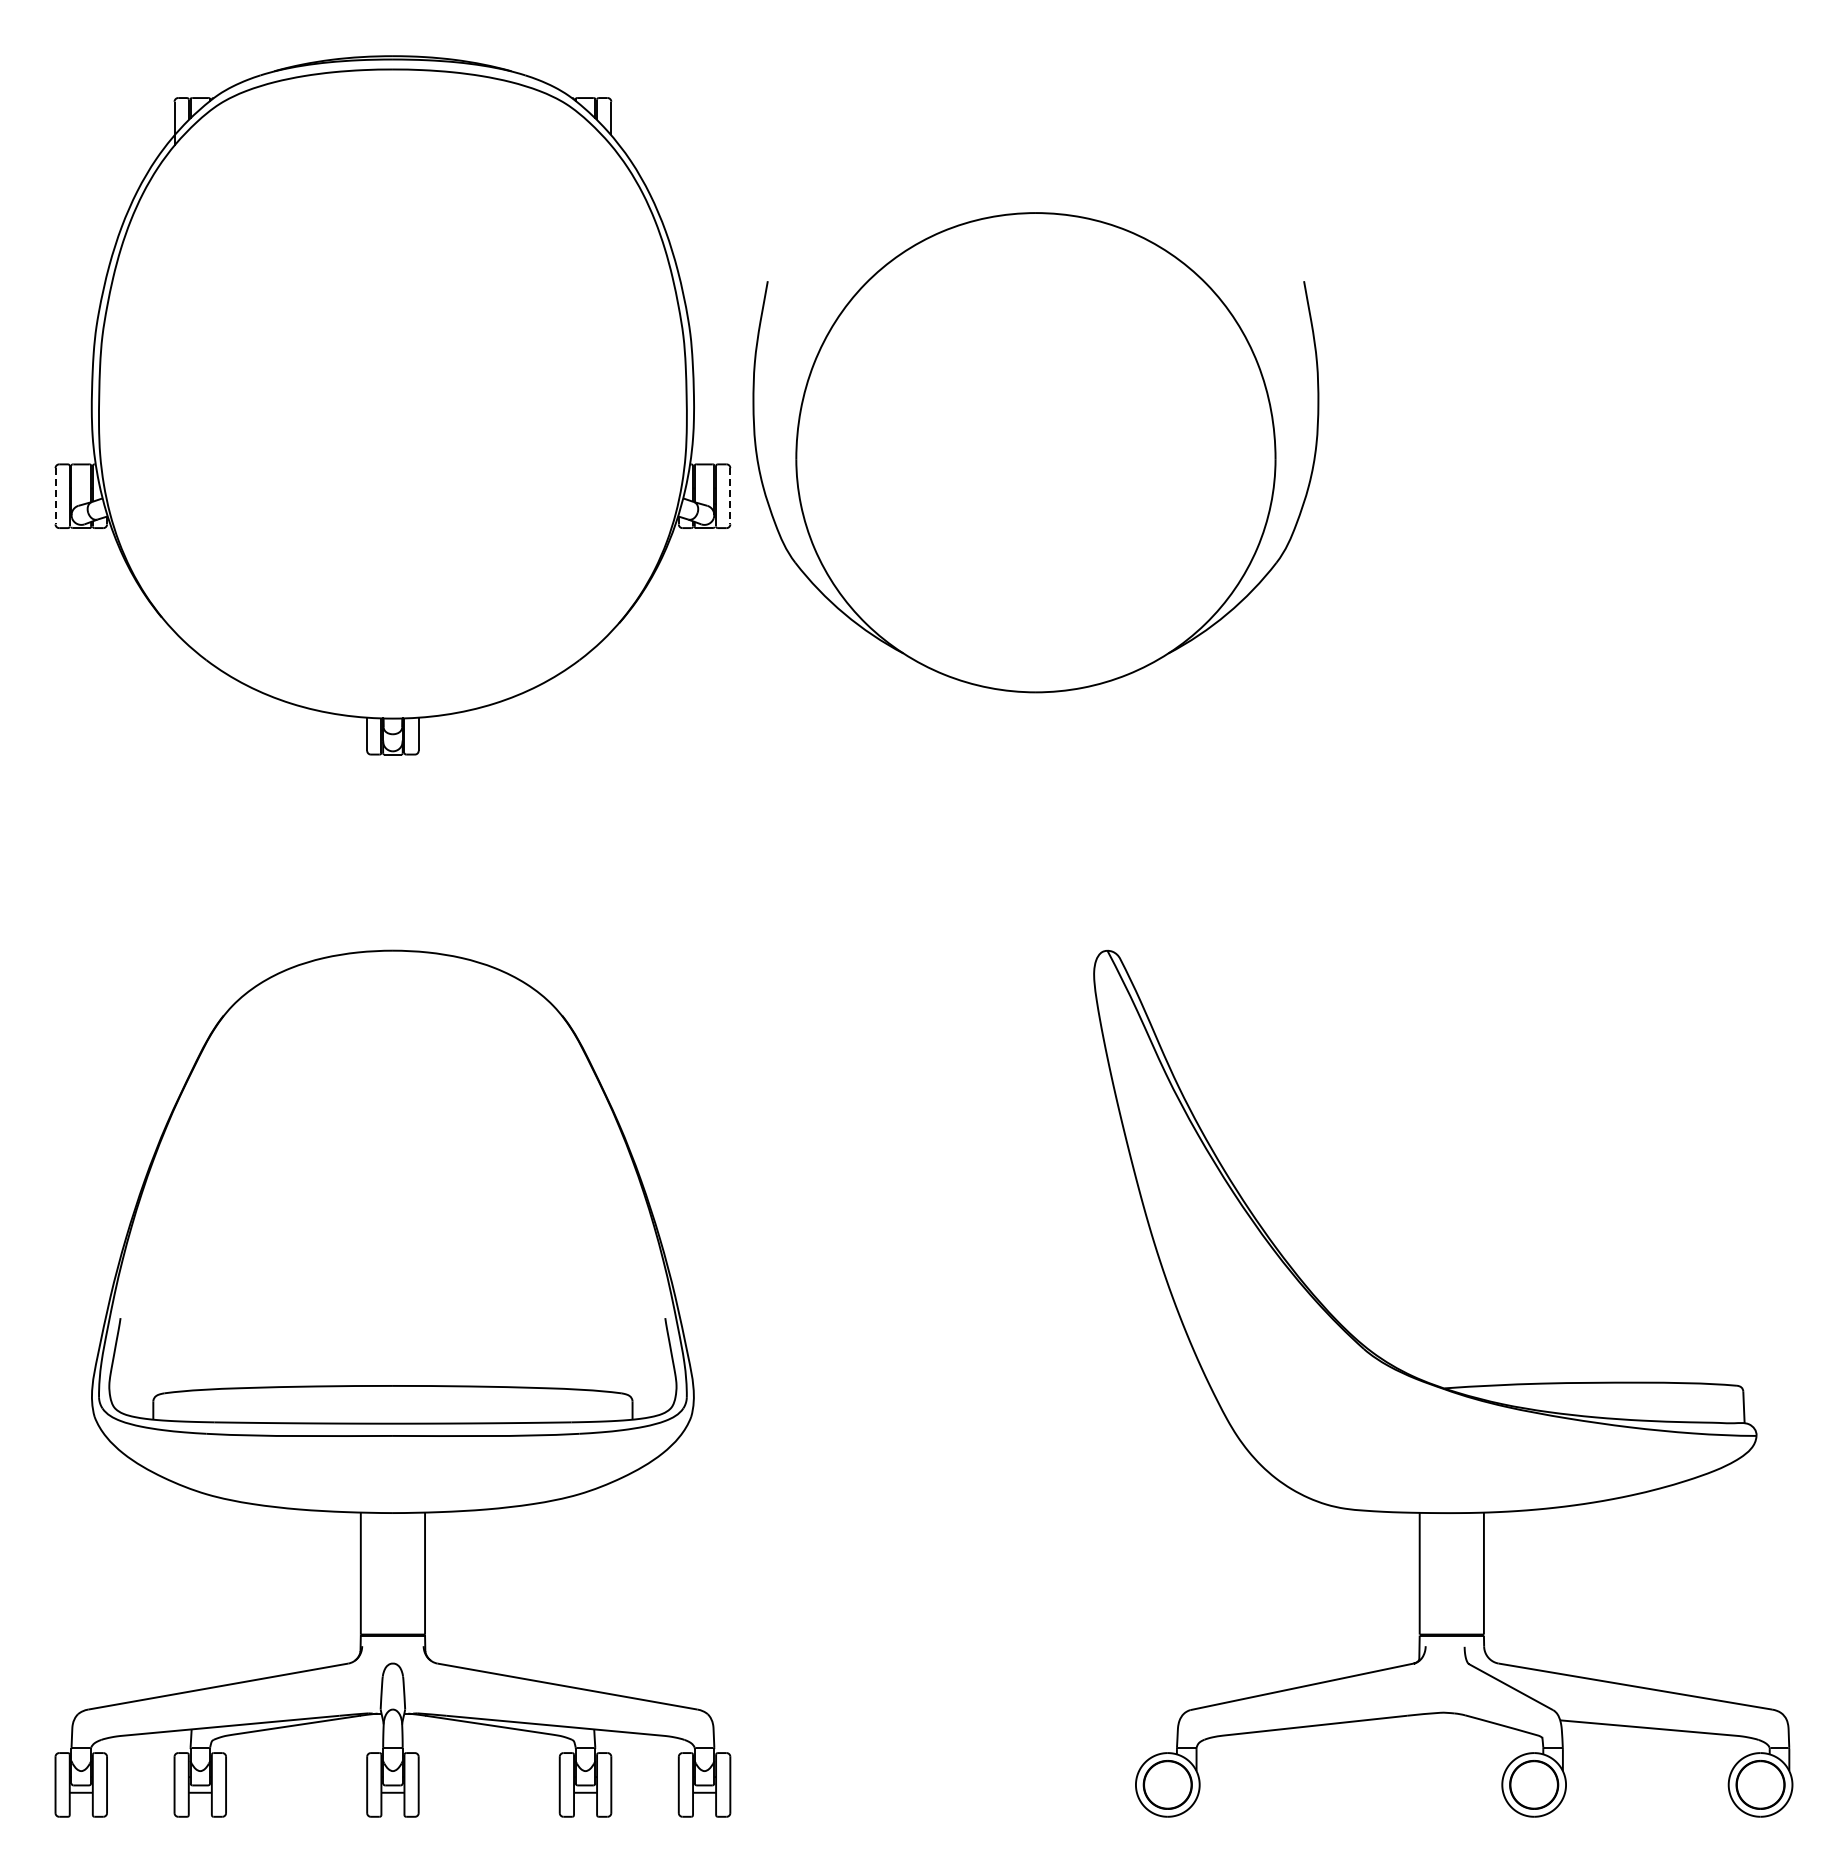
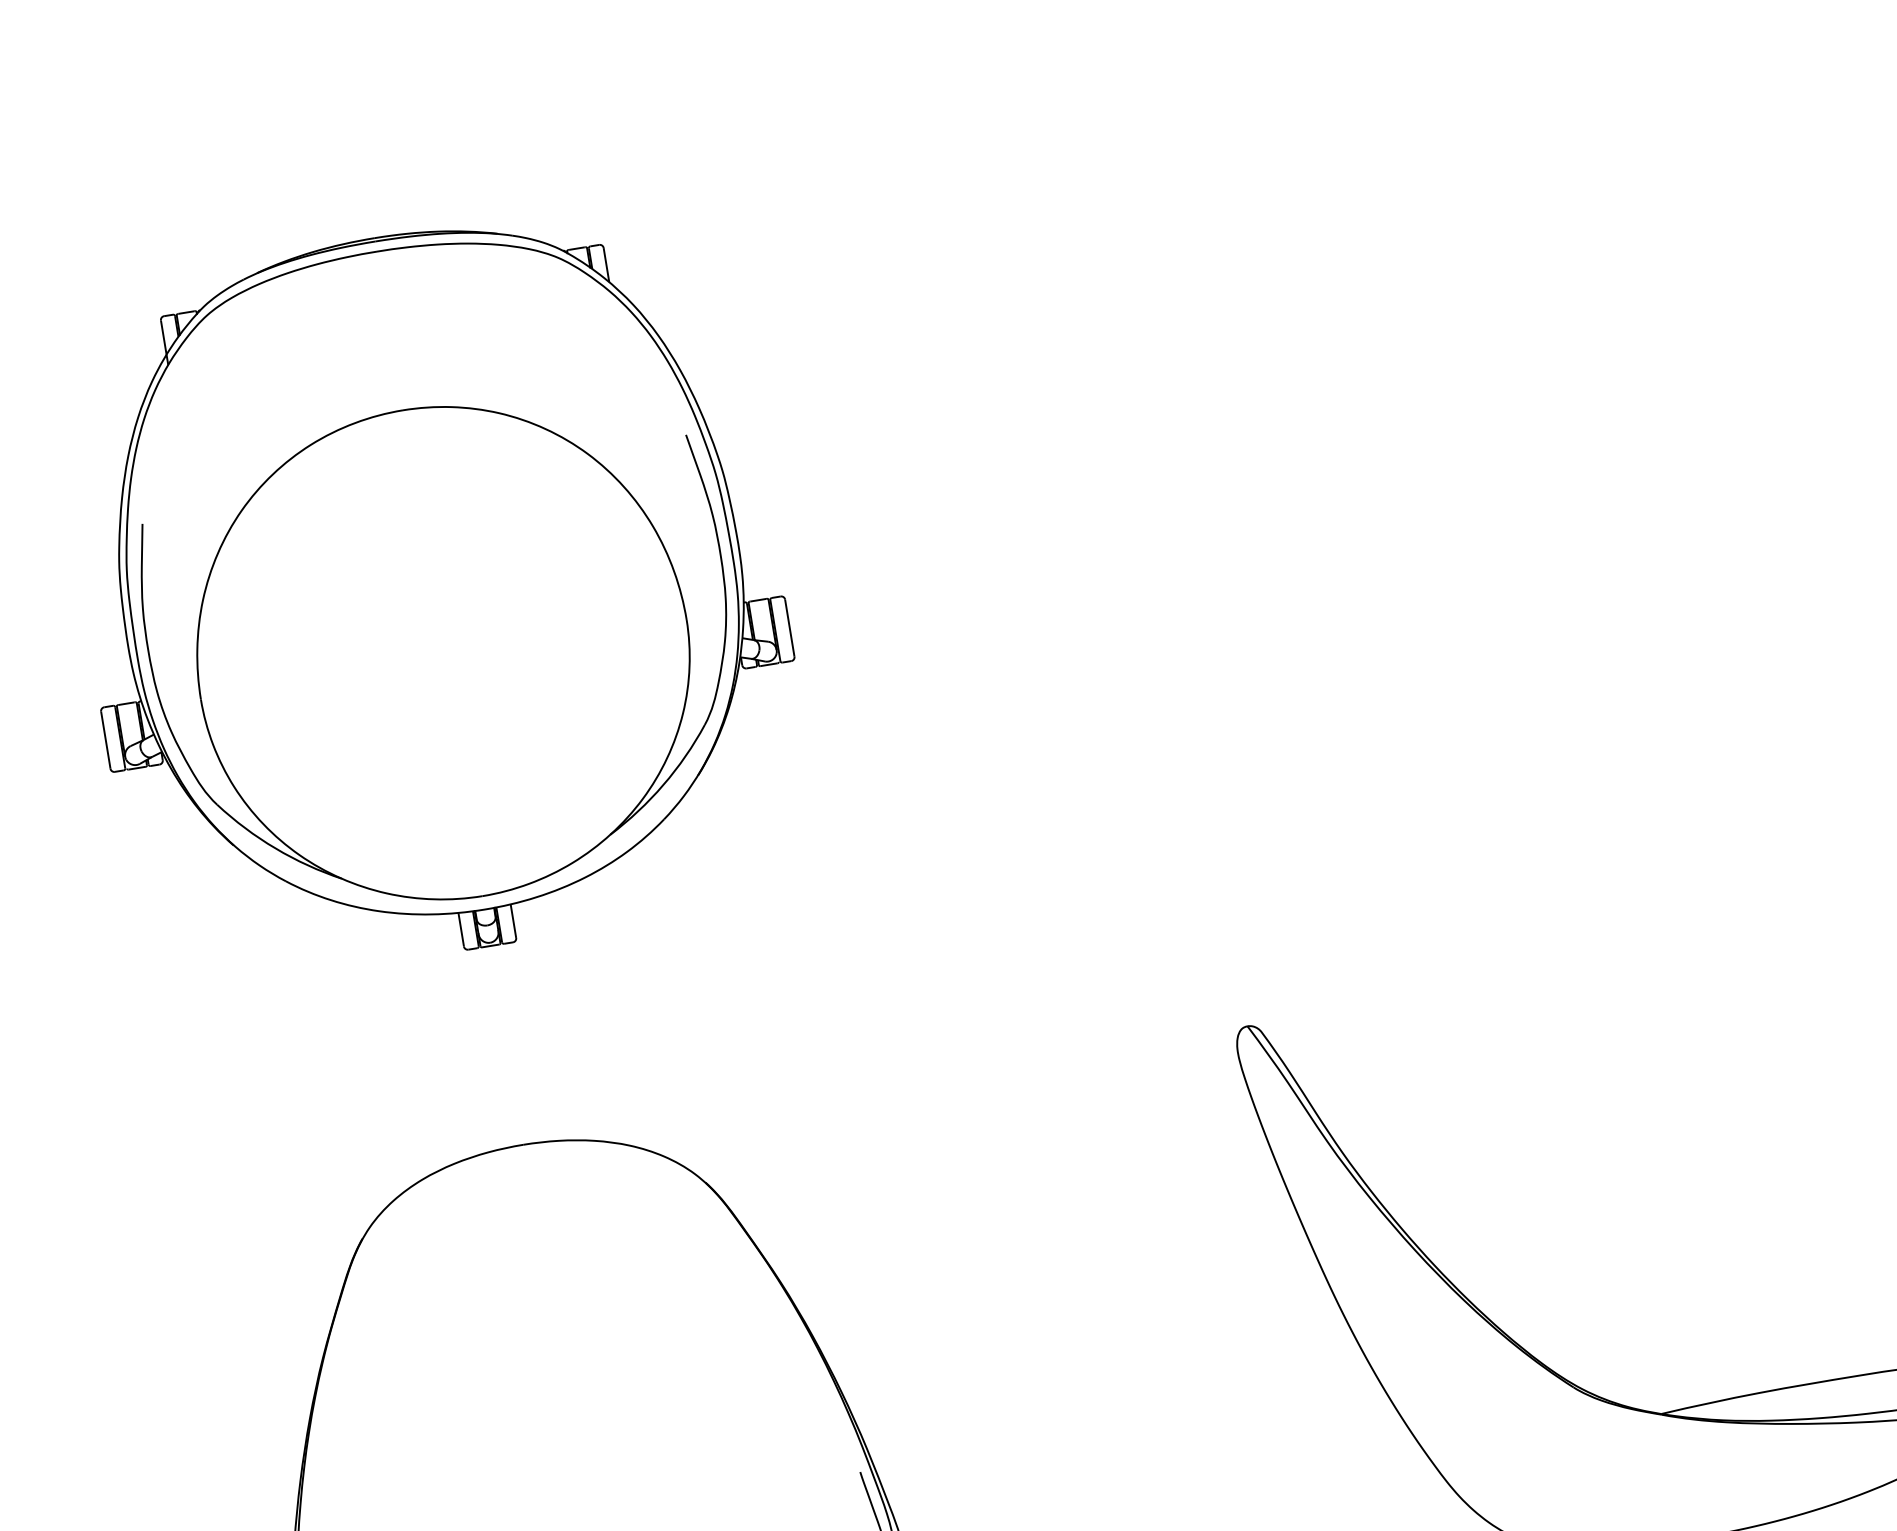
part: (1035, 452) -> (442, 653), moved
line: (55, 496) -> (105, 740), dashed -> solid
line: (730, 496) -> (790, 628), dashed -> solid

